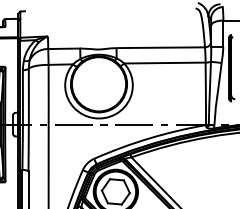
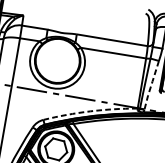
line: (217, 94) -> (151, 85), solid -> dashed
arc: (149, 138) -> (90, 111), solid -> dashed

